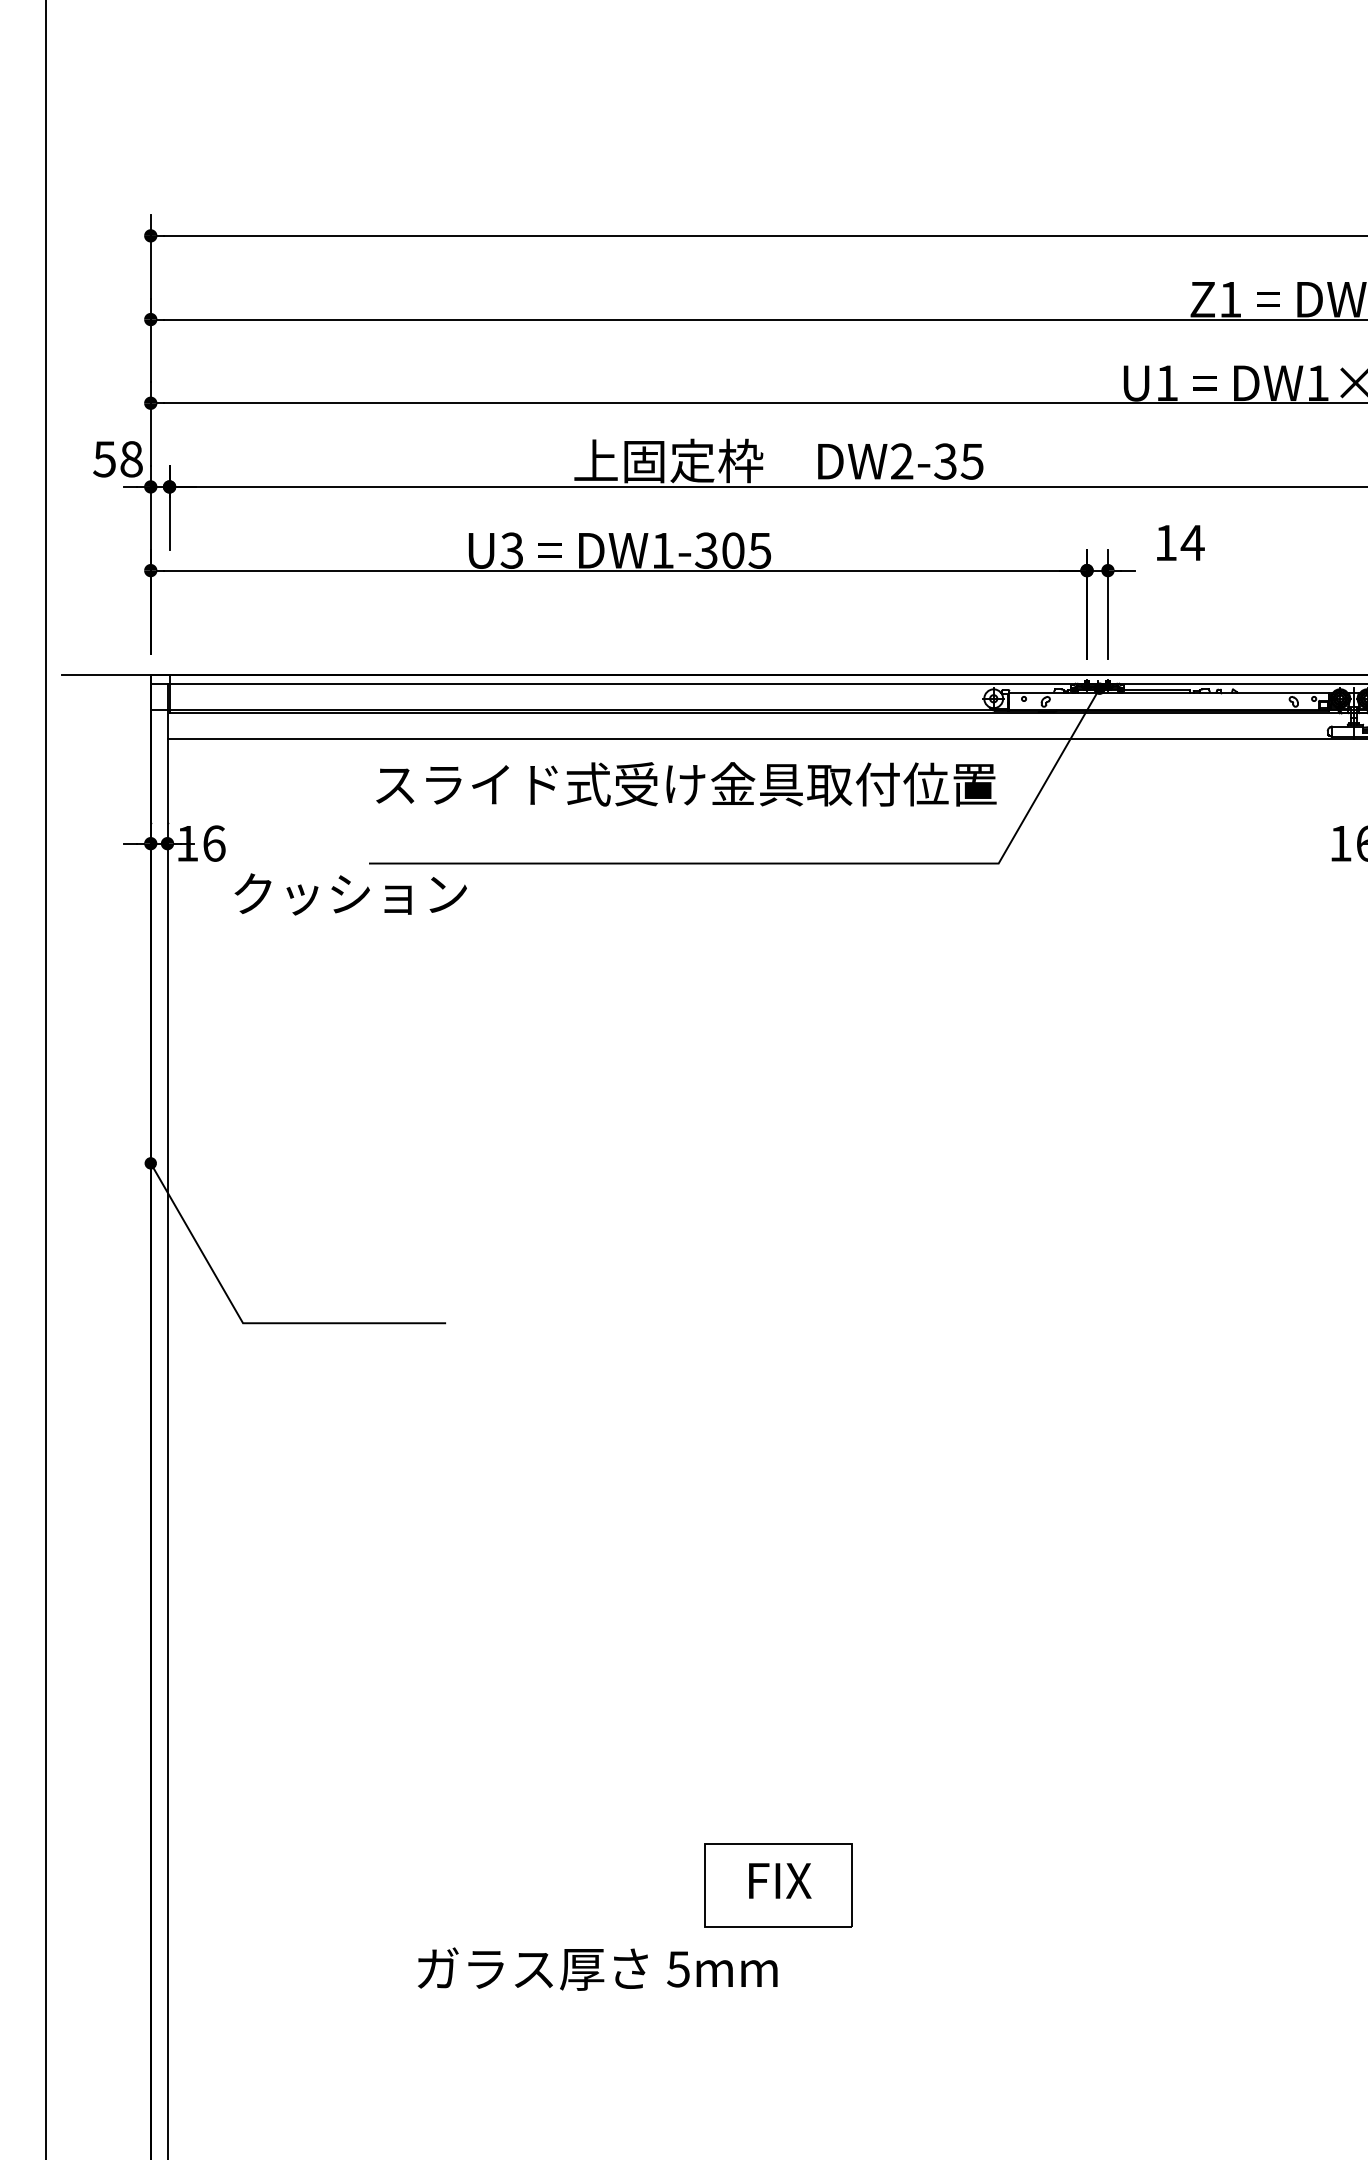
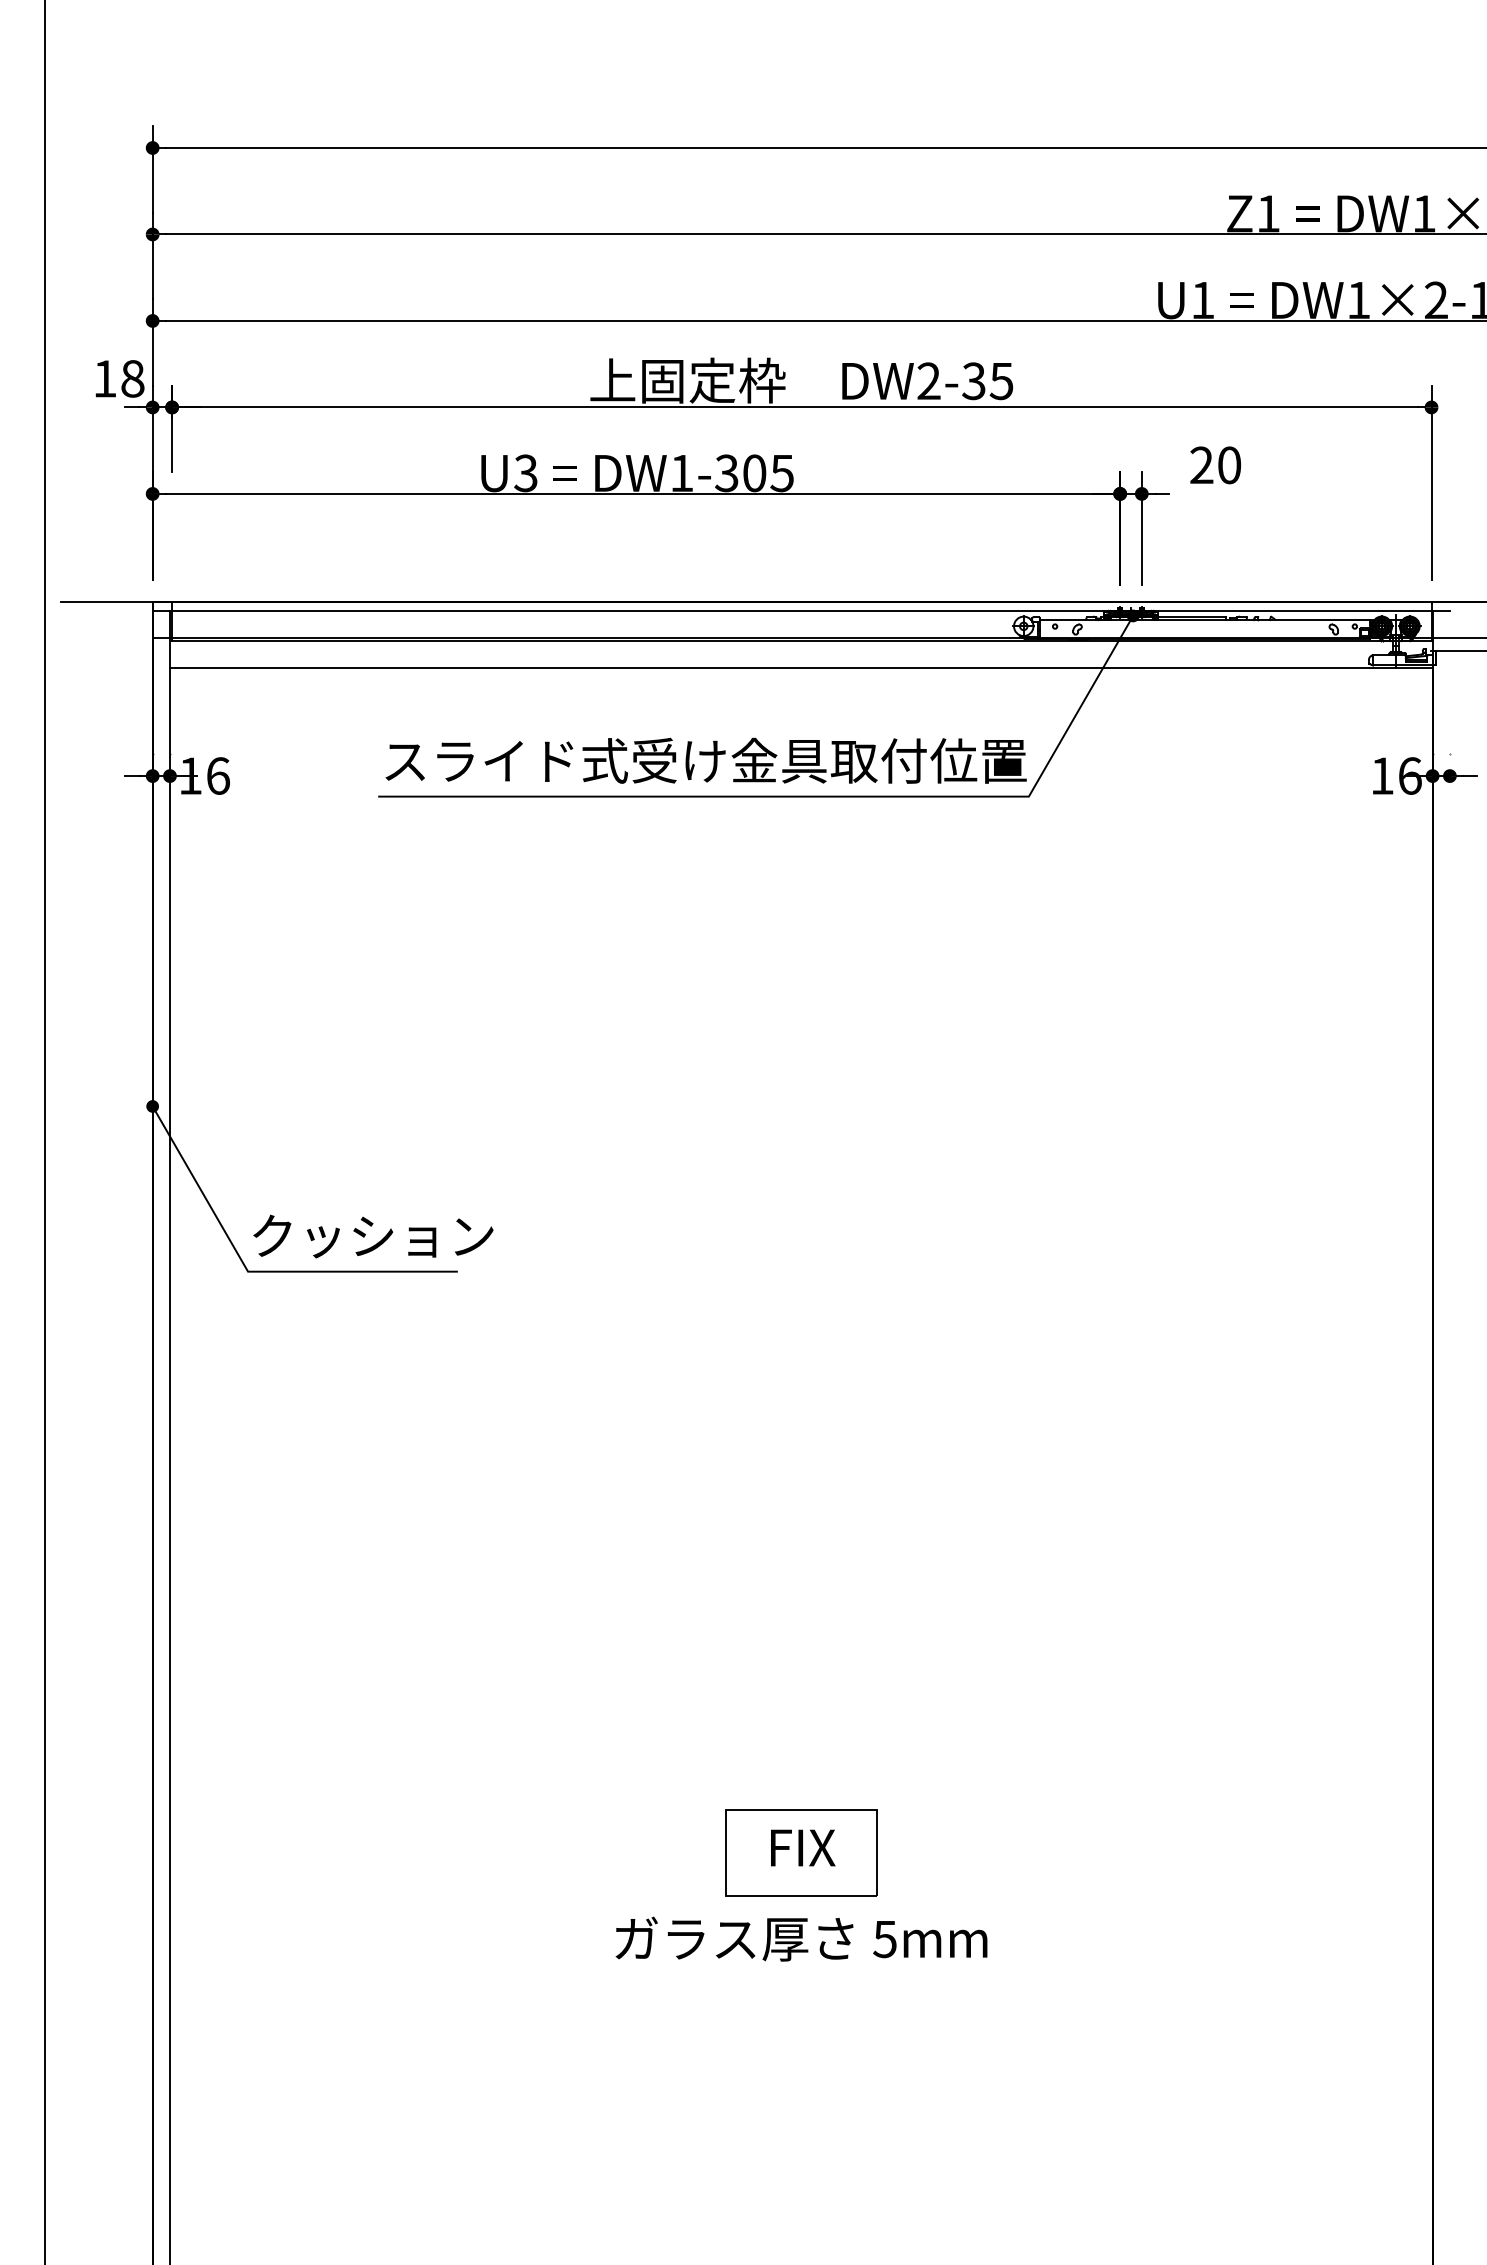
text: (104, 458) -> (104, 378), 58 -> 18
text: (1179, 543) -> (1215, 465), 14 -> 20
text: (685, 784) -> (705, 760), moved
text: (350, 894) -> (373, 1236), moved
text: (597, 1968) -> (801, 1938), moved

